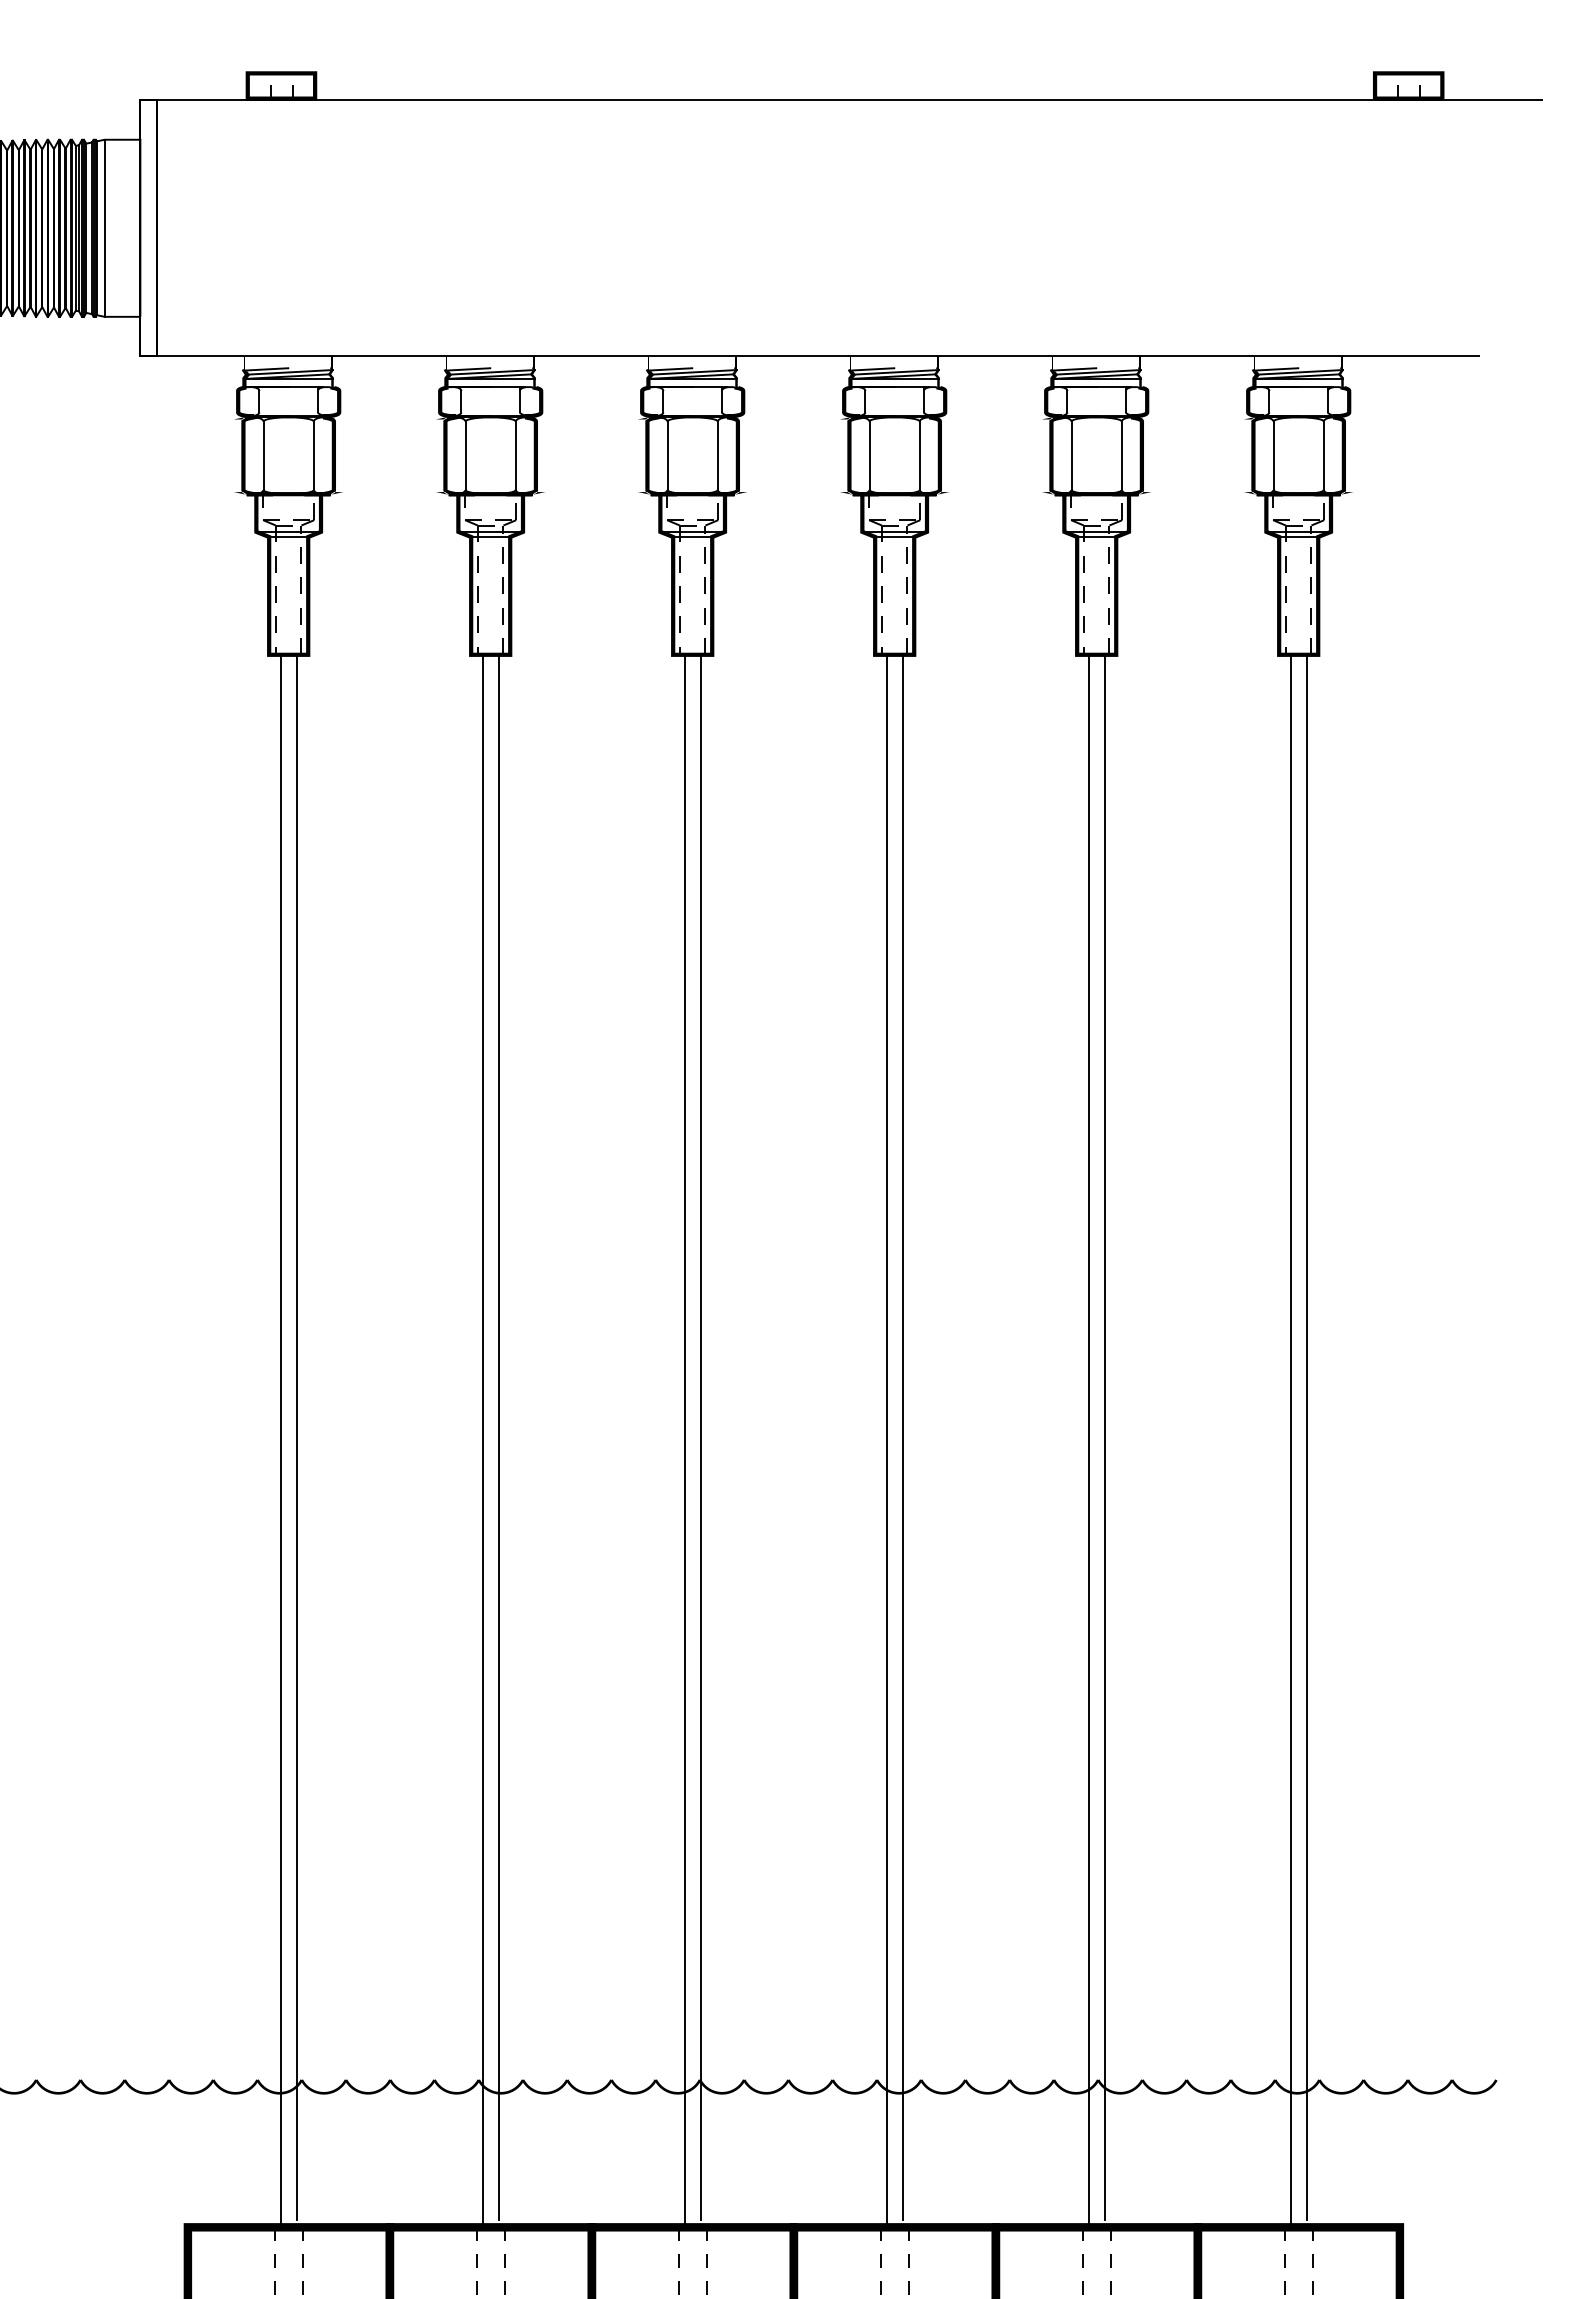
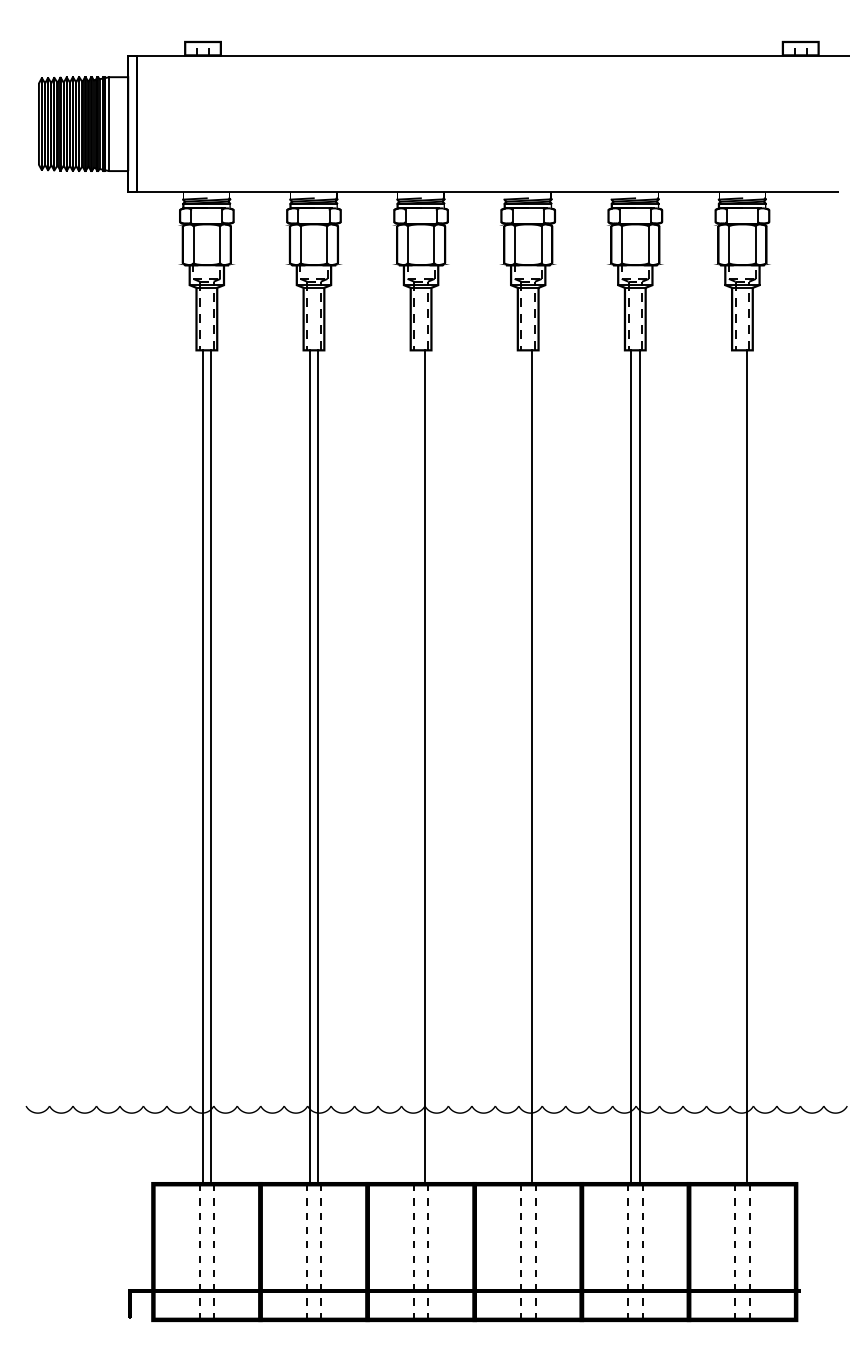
line: (684, 1441) -> (416, 767), removed
line: (885, 1441) -> (523, 767), removed
line: (1291, 1441) -> (738, 767), removed

